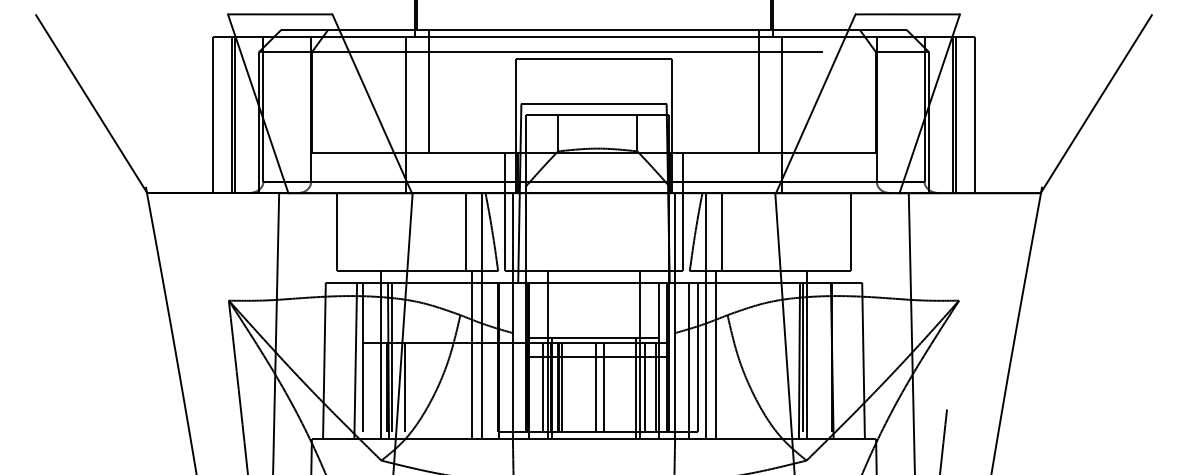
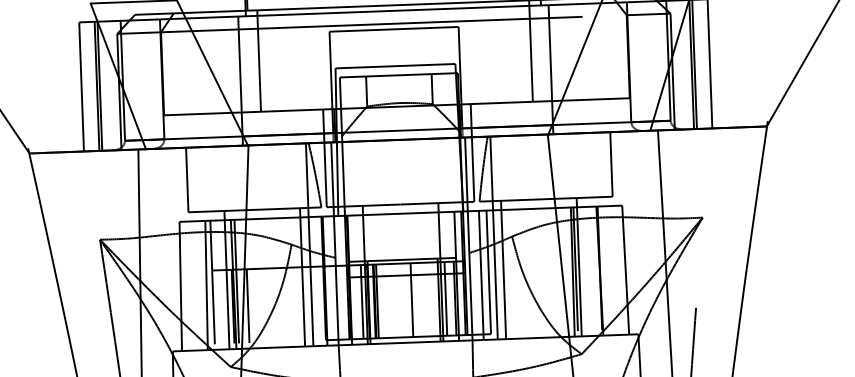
line: (466, 232) -> (294, 176), removed
line: (721, 232) -> (504, 168), removed
line: (596, 387) -> (406, 300), removed

